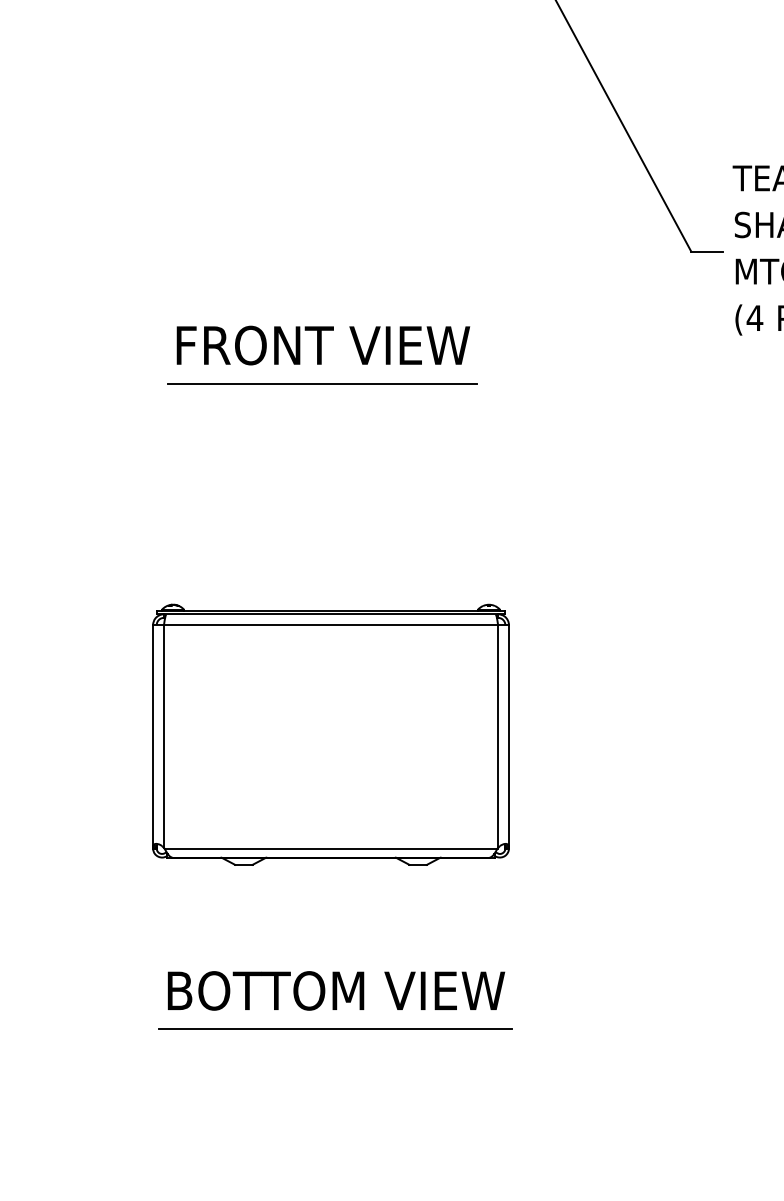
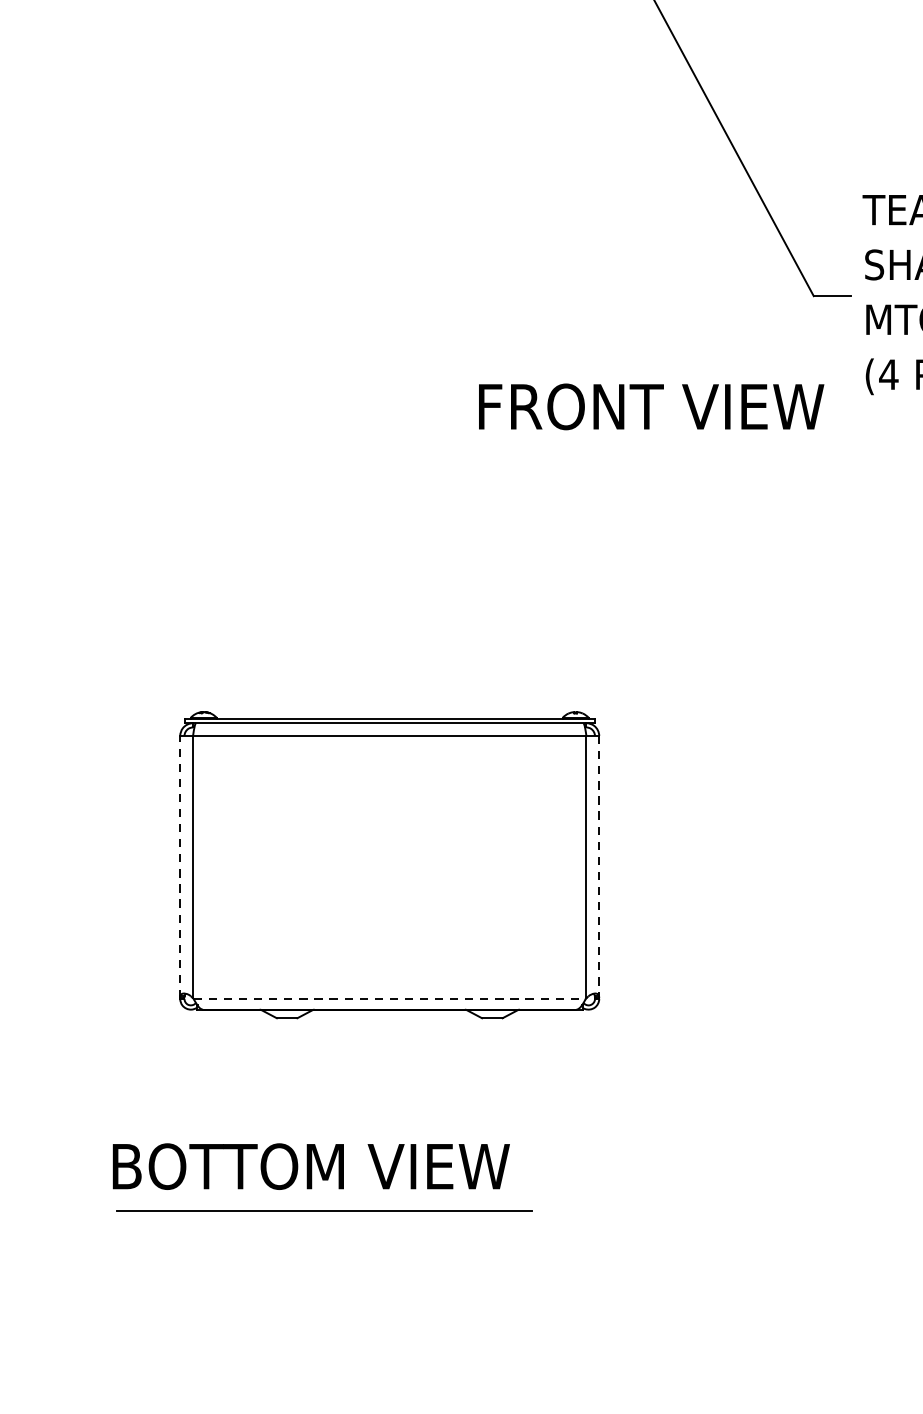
text: (323, 345) -> (651, 406), moved
line: (322, 383) -> (379, 451), removed
line: (153, 736) -> (180, 867), solid -> dashed
line: (508, 737) -> (598, 868), solid -> dashed
line: (331, 848) -> (390, 998), solid -> dashed
text: (336, 990) -> (311, 1166), moved
line: (335, 1028) -> (324, 1210), moved

